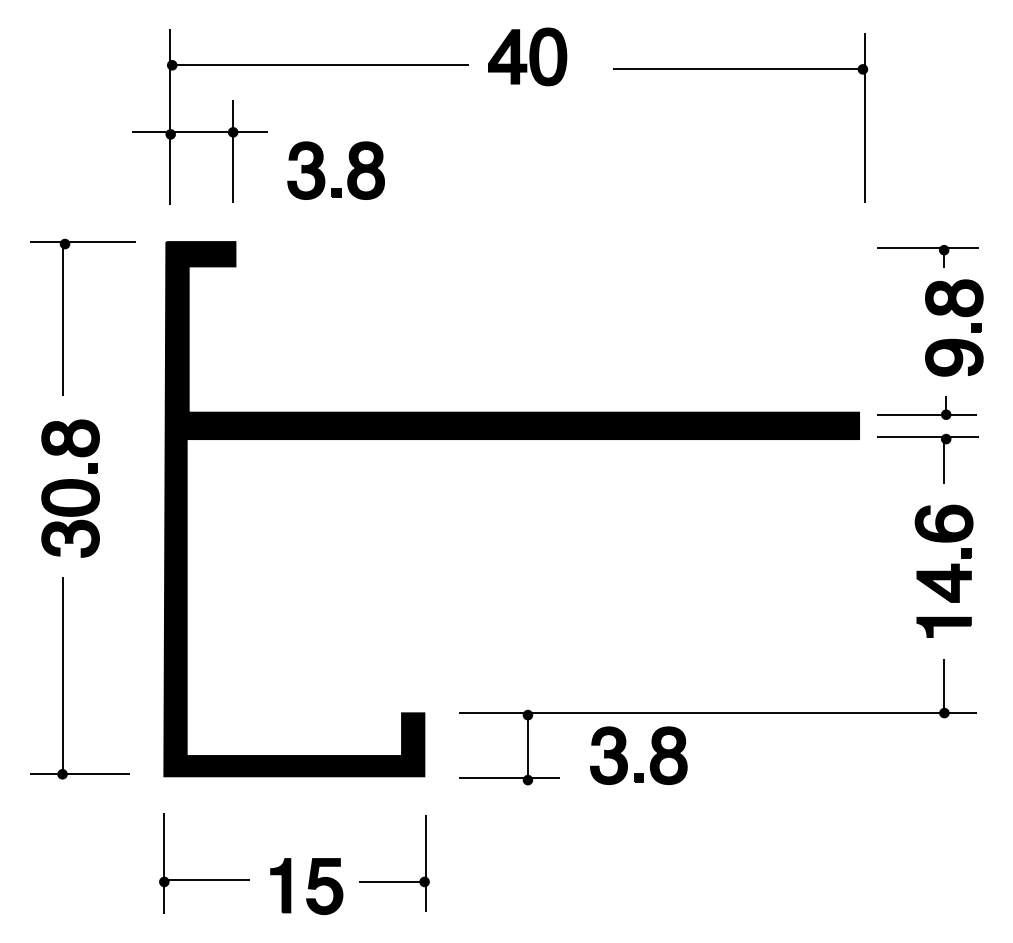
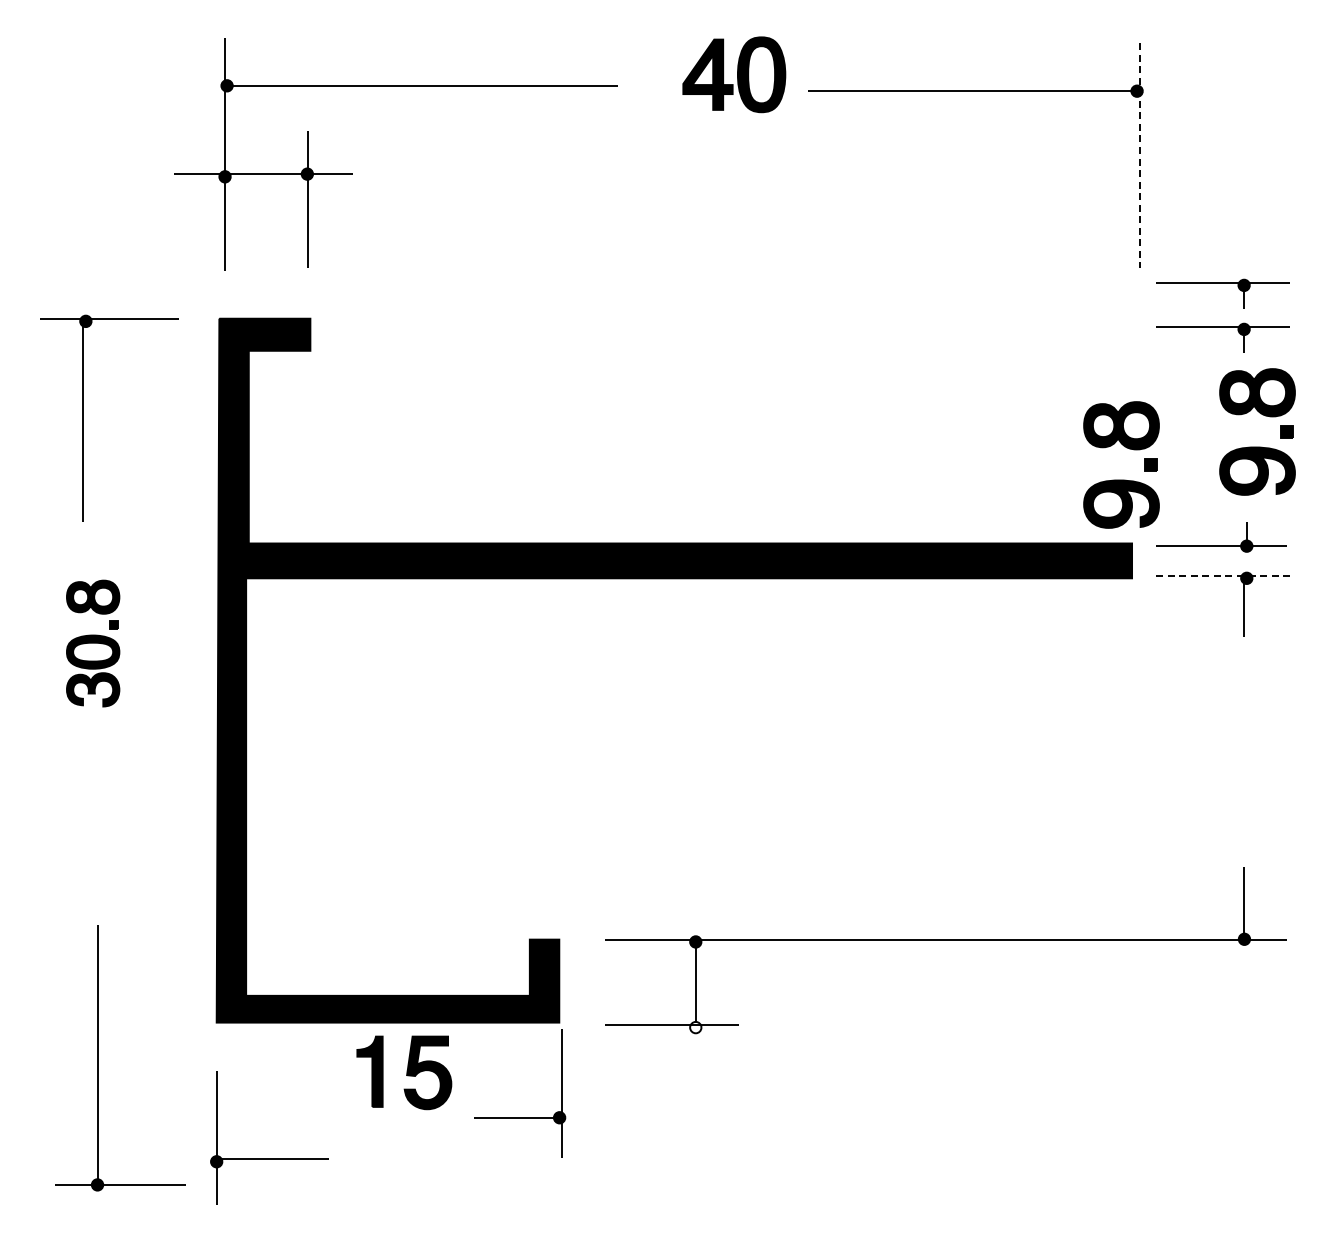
part: (527, 56) -> (734, 74), moved
line: (865, 118) -> (1140, 155), solid -> dashed
part: (348, 175) -> (459, 230), removed
part: (927, 215) -> (1222, 283), added
part: (851, 364) -> (1121, 479), added
line: (928, 436) -> (1223, 575), solid -> dashed
part: (70, 488) -> (92, 643), size x0.7
part: (943, 571) -> (1243, 752), removed
part: (63, 678) -> (98, 1058), moved
part: (627, 761) -> (826, 1002), removed
fill: (527, 780) -> (695, 1027), removed
part: (394, 881) -> (520, 1117), moved
part: (306, 886) -> (404, 1072), moved

